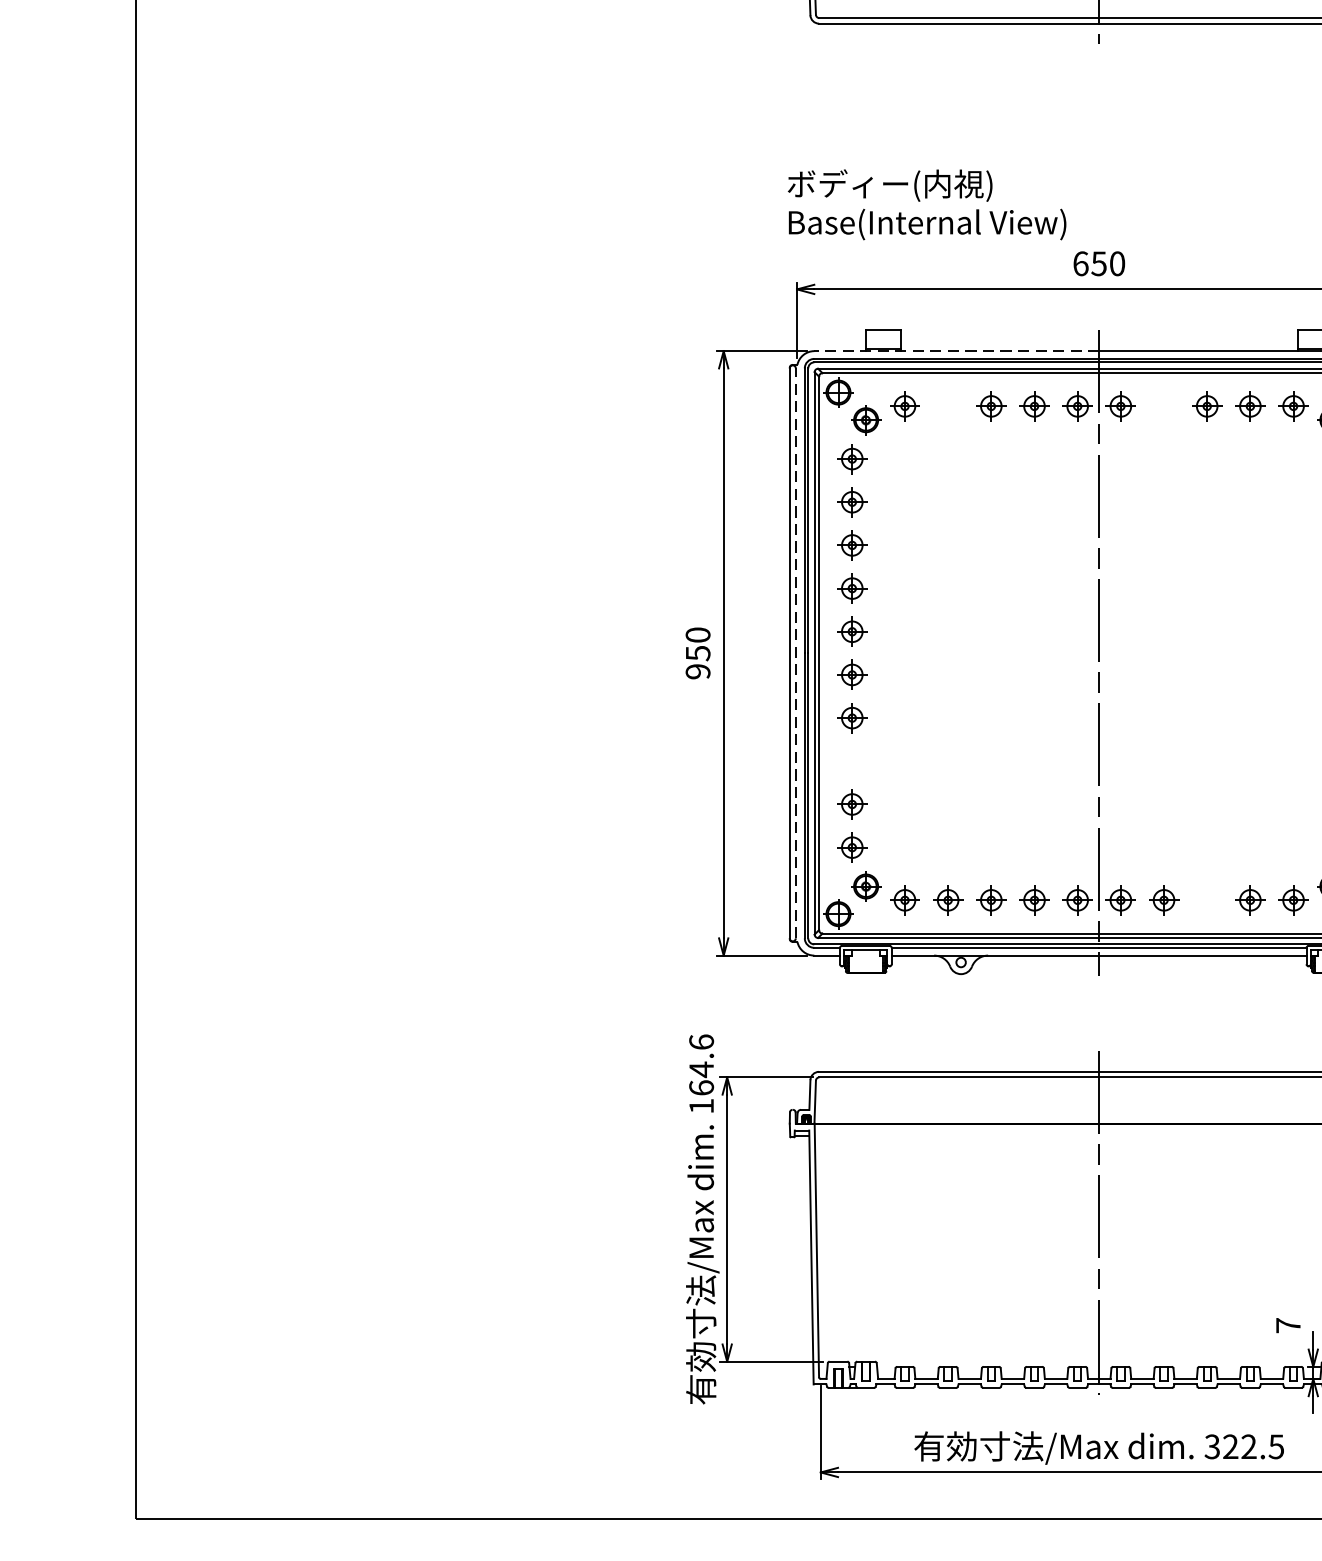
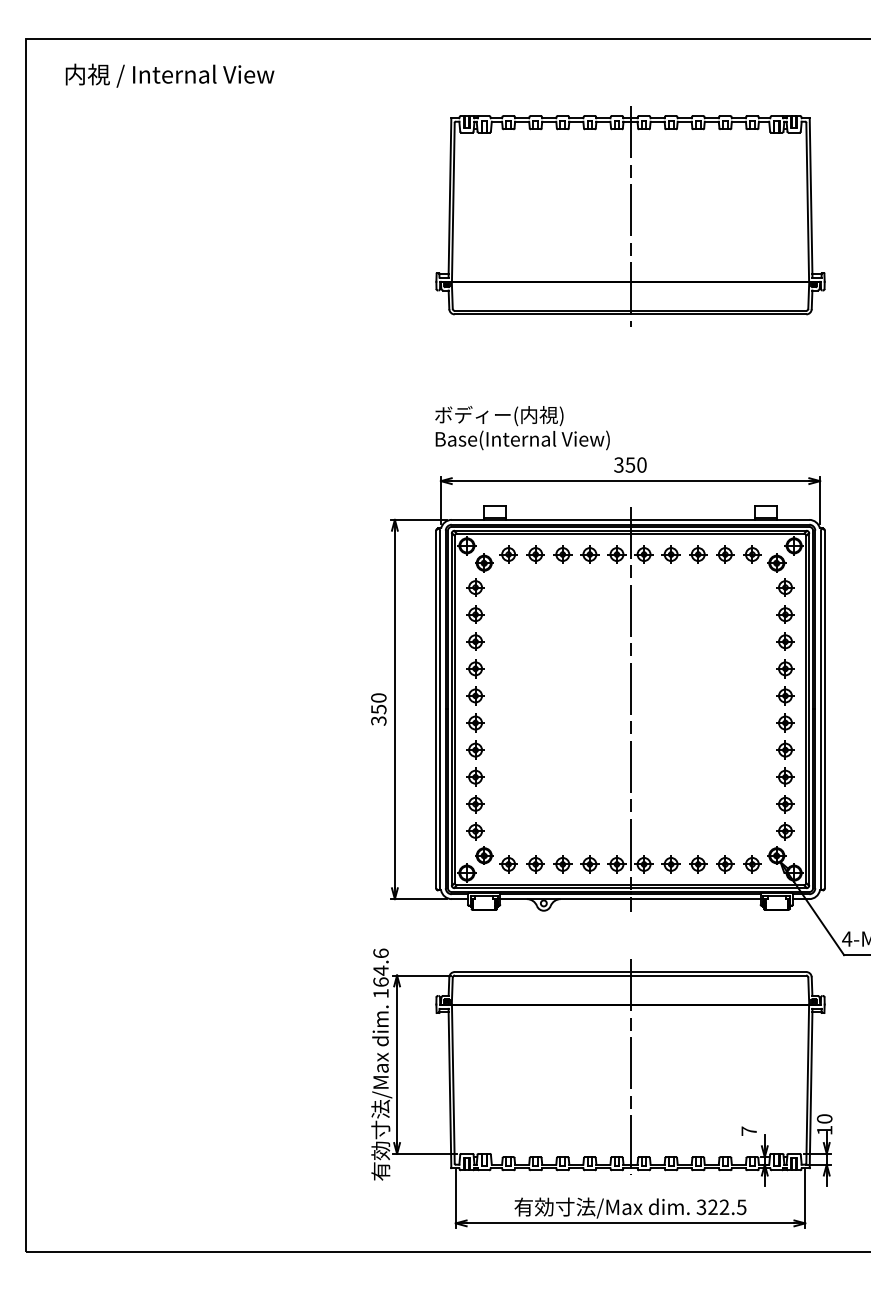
text: (1080, 262) -> (618, 464), 650 -> 350
line: (955, 350) -> (540, 519), dashed -> solid
part: (947, 406) -> (535, 554), added
part: (1162, 406) -> (670, 554), added
line: (796, 653) -> (440, 709), dashed -> solid
text: (697, 670) -> (378, 720), 950 -> 350
part: (852, 760) -> (475, 776), added
part: (1207, 900) -> (698, 864), added

